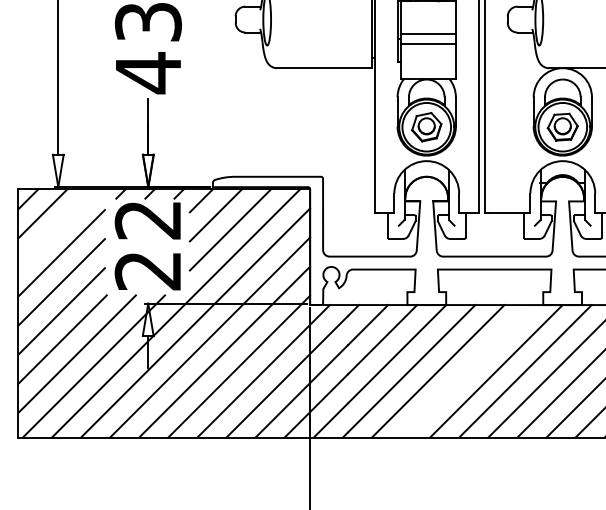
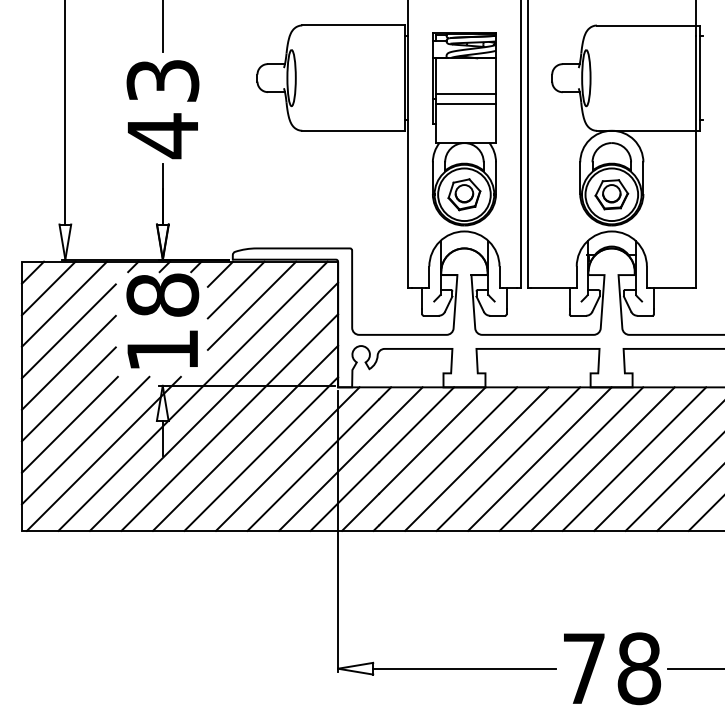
line: (57, 227) -> (64, 303), added
text: (148, 245) -> (162, 322), 22 -> 18
line: (467, 370) -> (508, 458), added

